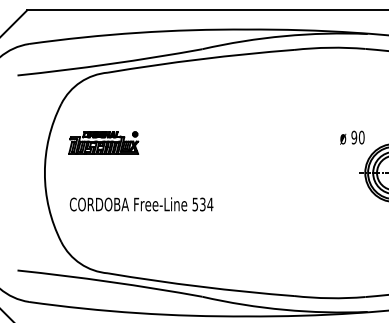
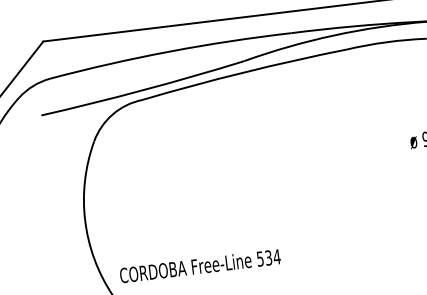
part: (103, 142) -> (146, 178), removed
text: (141, 204) -> (200, 266), moved

